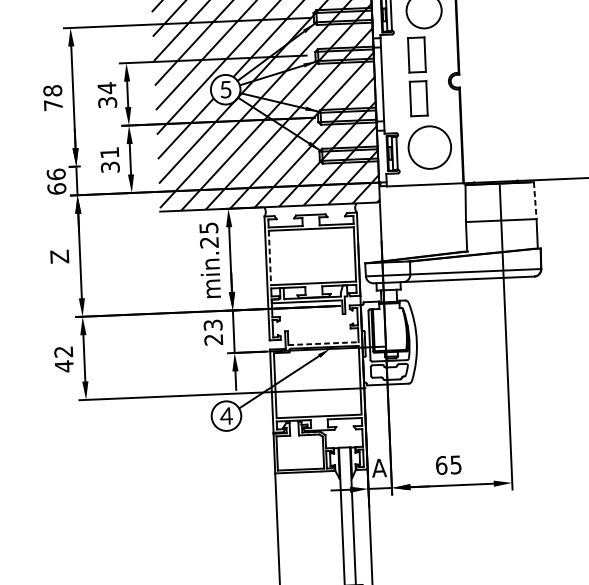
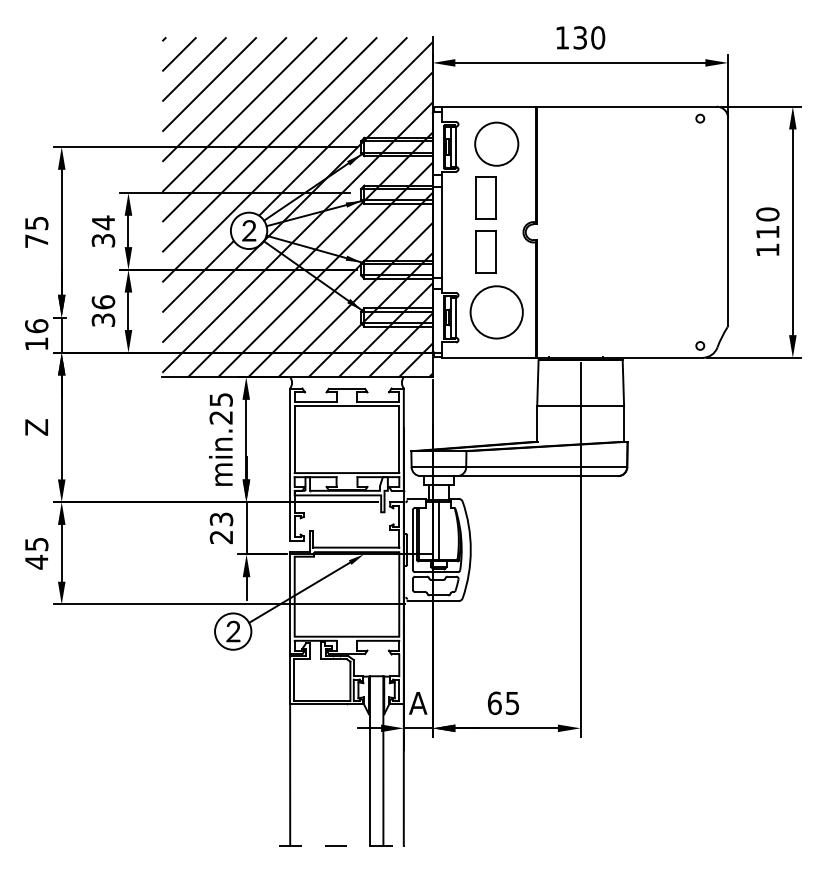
text: (226, 89) -> (249, 230), 5 -> 2
text: (52, 91) -> (36, 223), 78 -> 75
text: (109, 152) -> (103, 302), 31 -> 36
text: (56, 188) -> (36, 343), 66 -> 16
line: (535, 200) -> (623, 382), dashed -> solid
line: (269, 258) -> (294, 440), dashed -> solid
line: (389, 326) -> (438, 530), added
line: (323, 343) -> (356, 547), dashed -> solid
text: (63, 352) -> (36, 544), 42 -> 45
text: (226, 416) -> (233, 631), 4 -> 2

